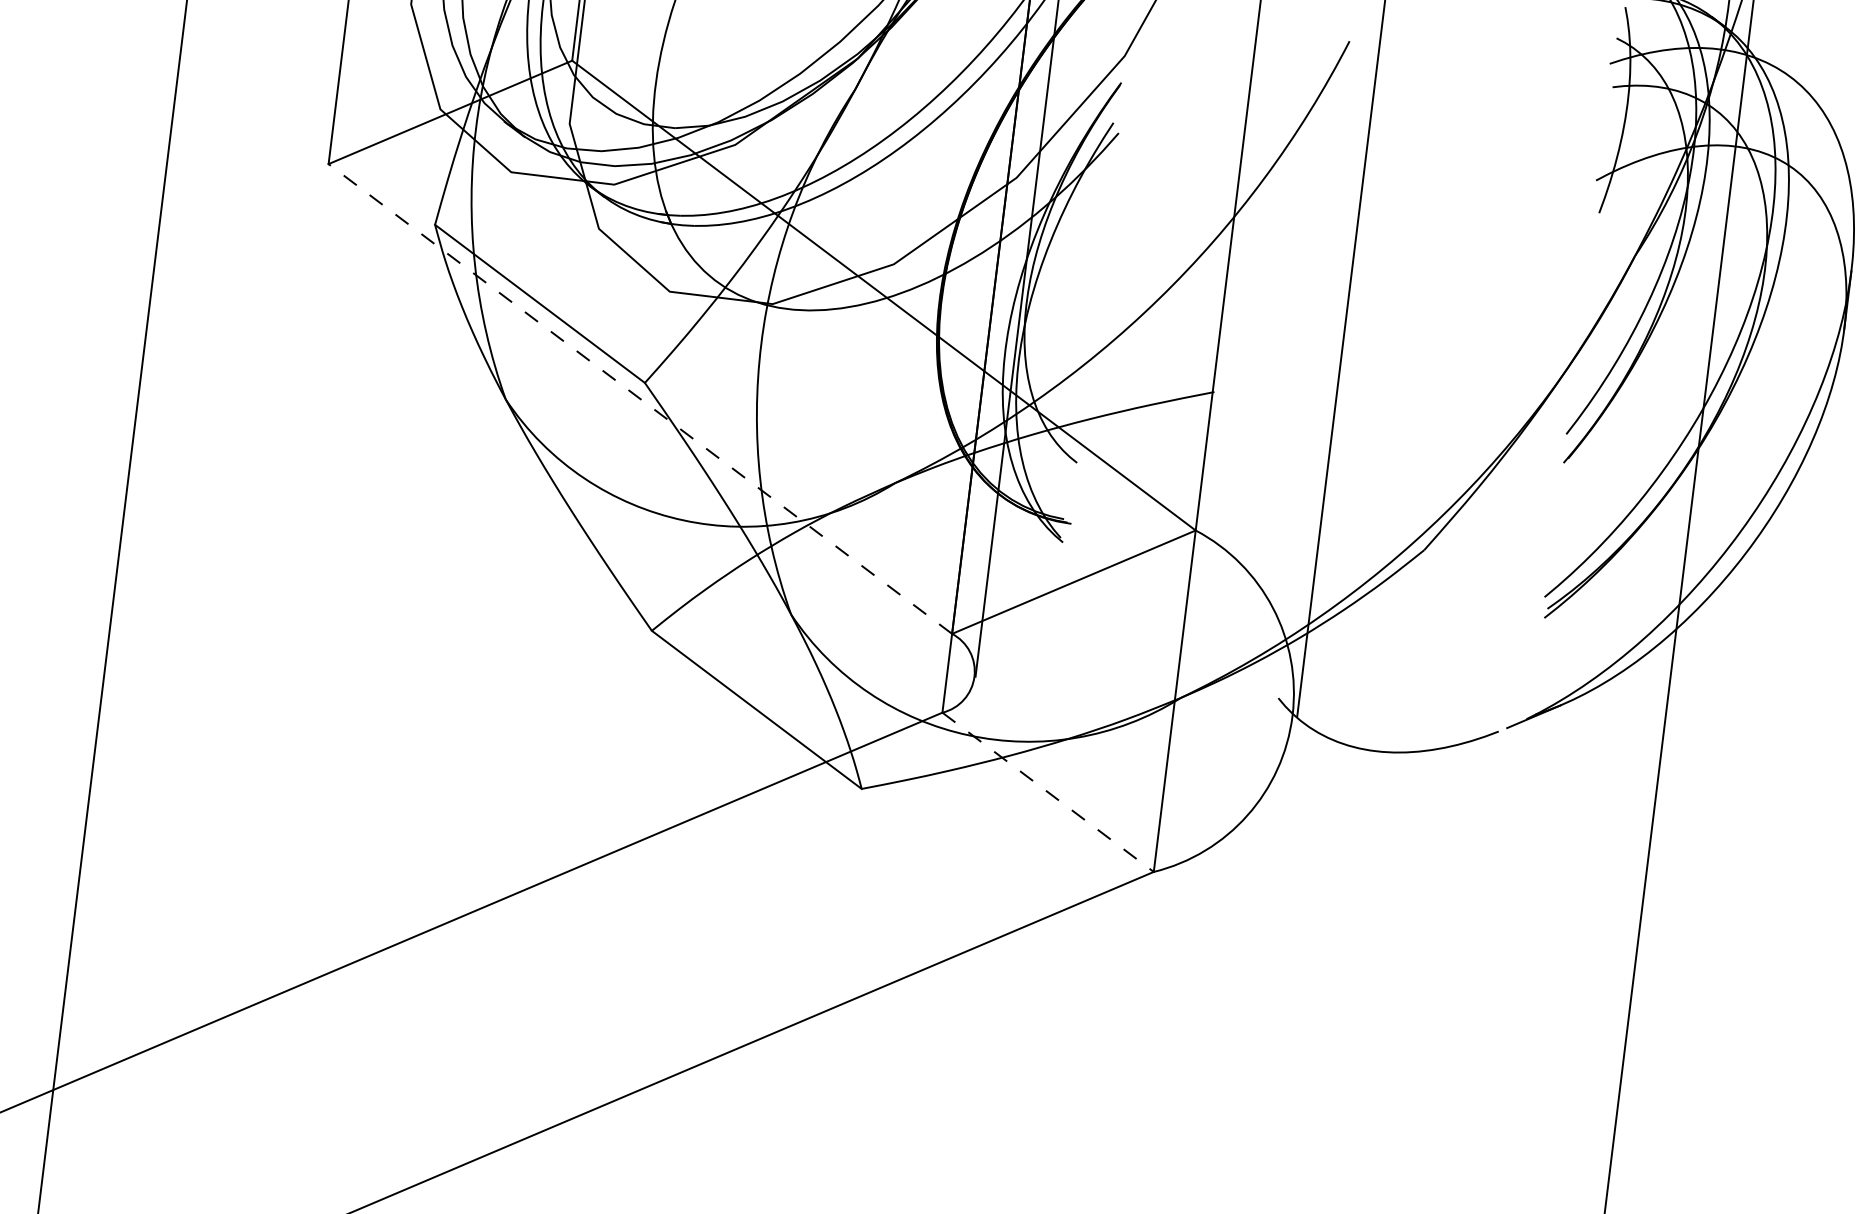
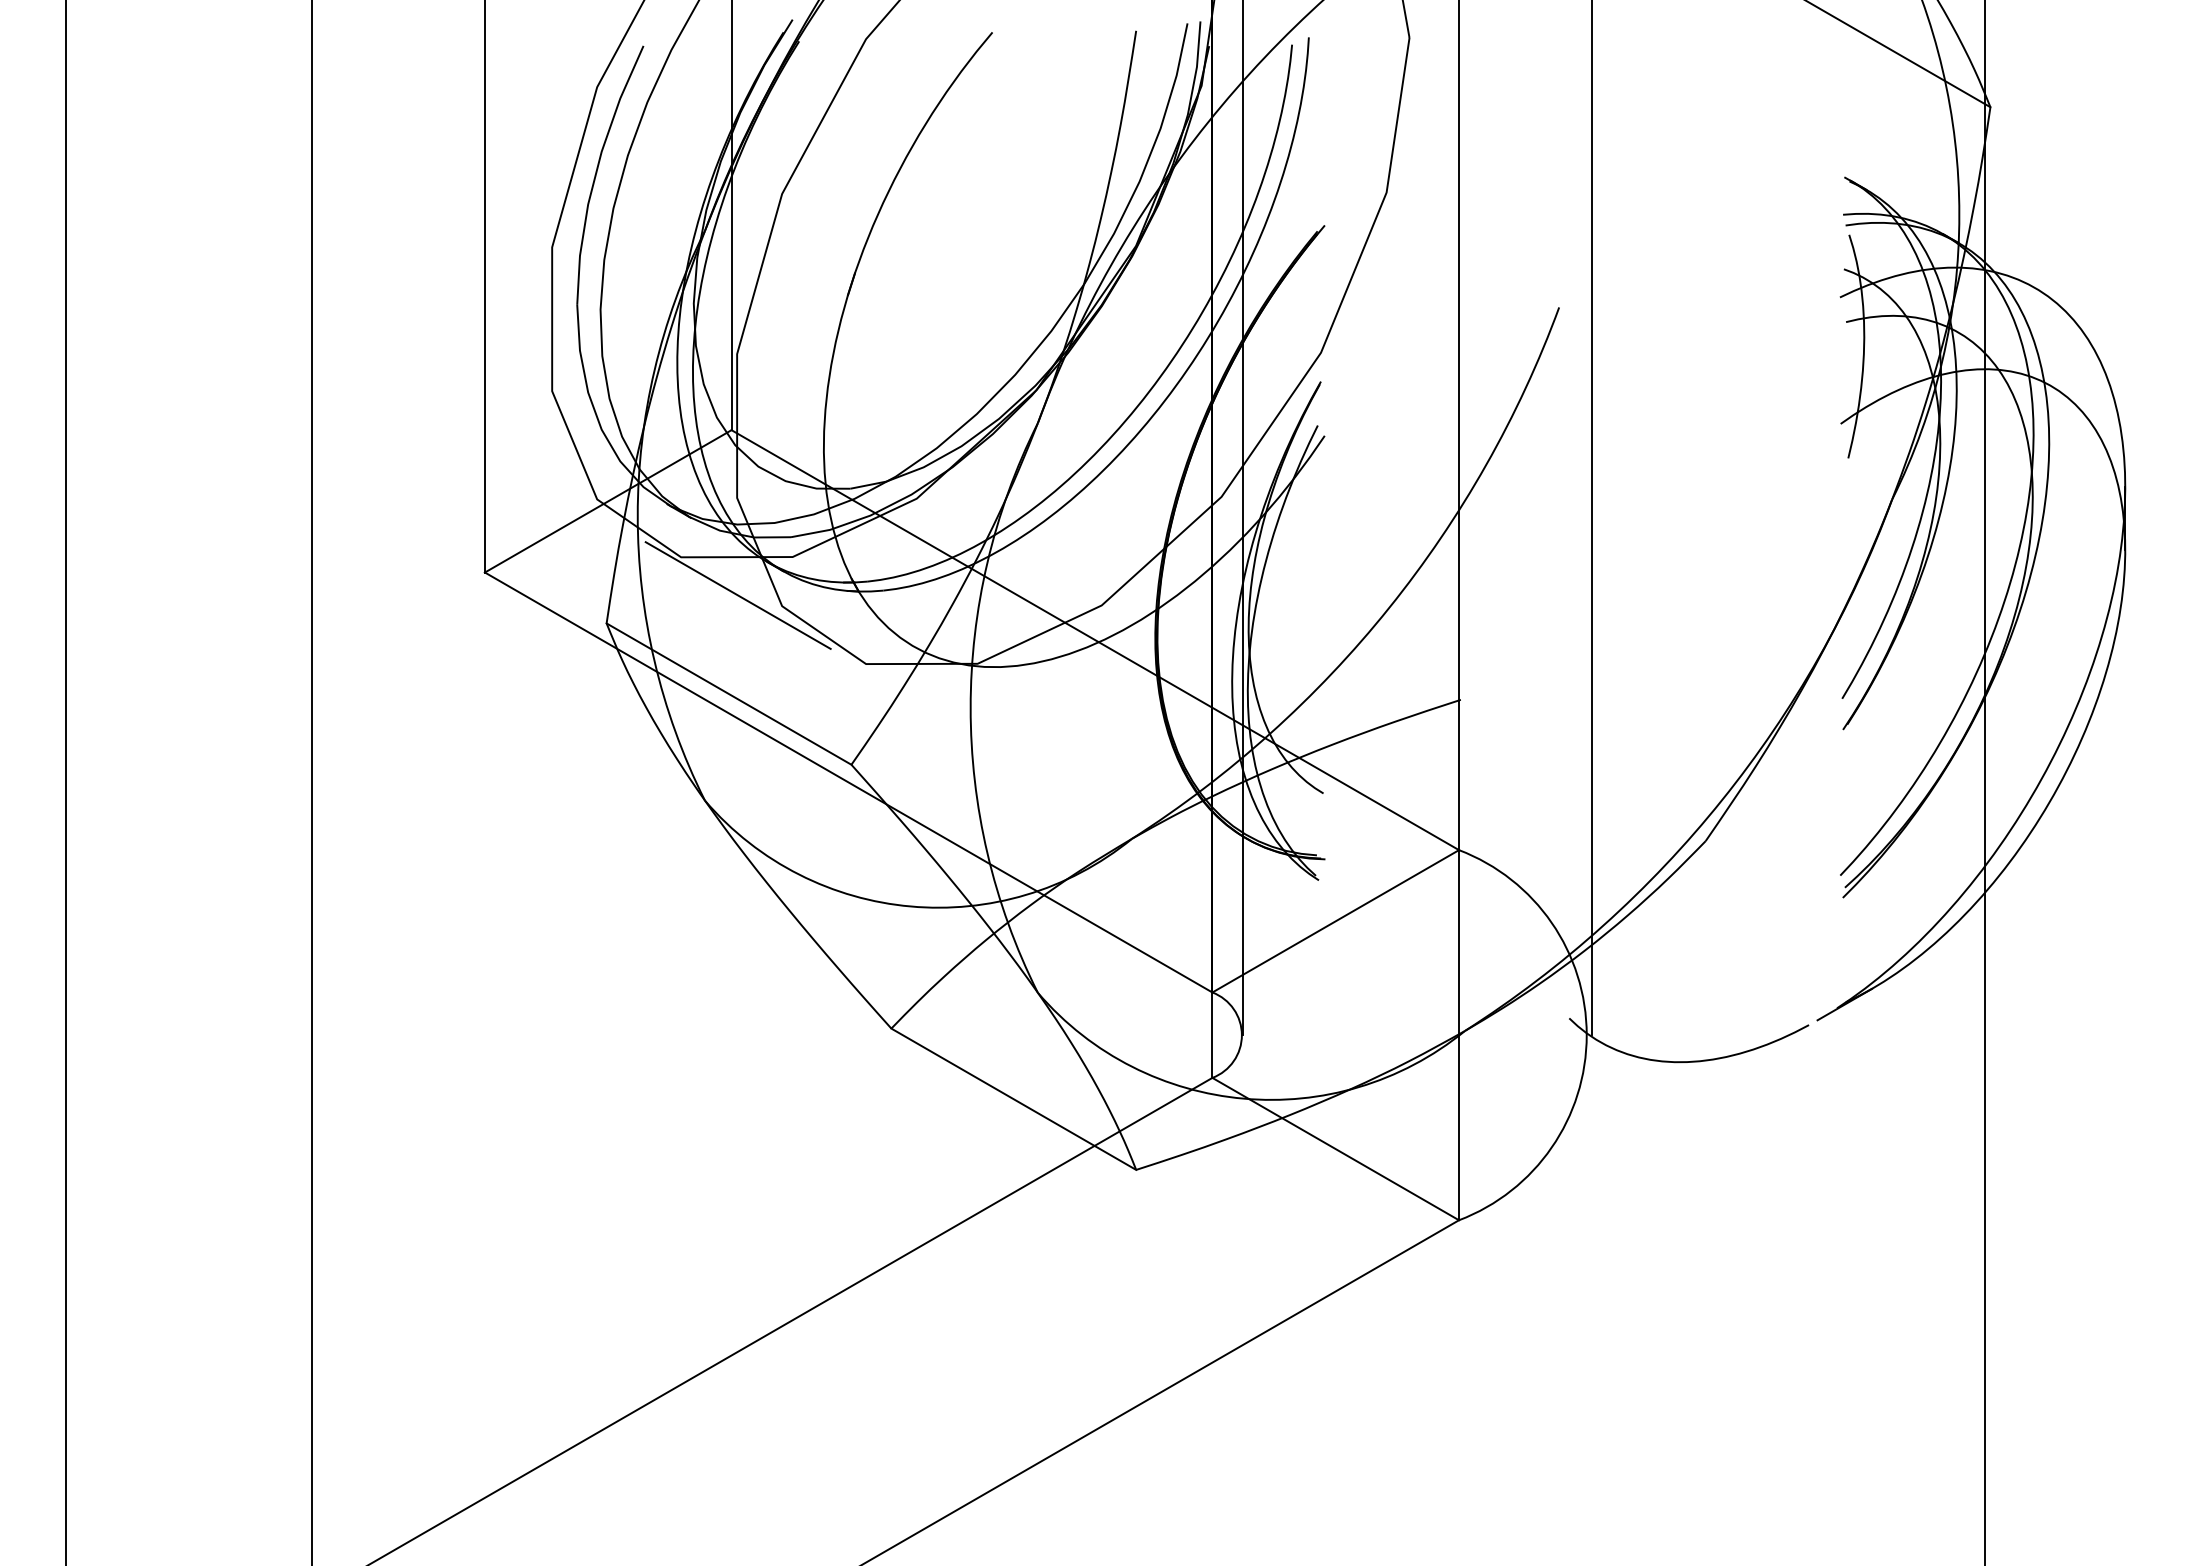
line: (558, 213) -> (737, 595), added
line: (640, 398) -> (848, 782), dashed -> solid
line: (1048, 792) -> (1336, 1149), dashed -> solid

